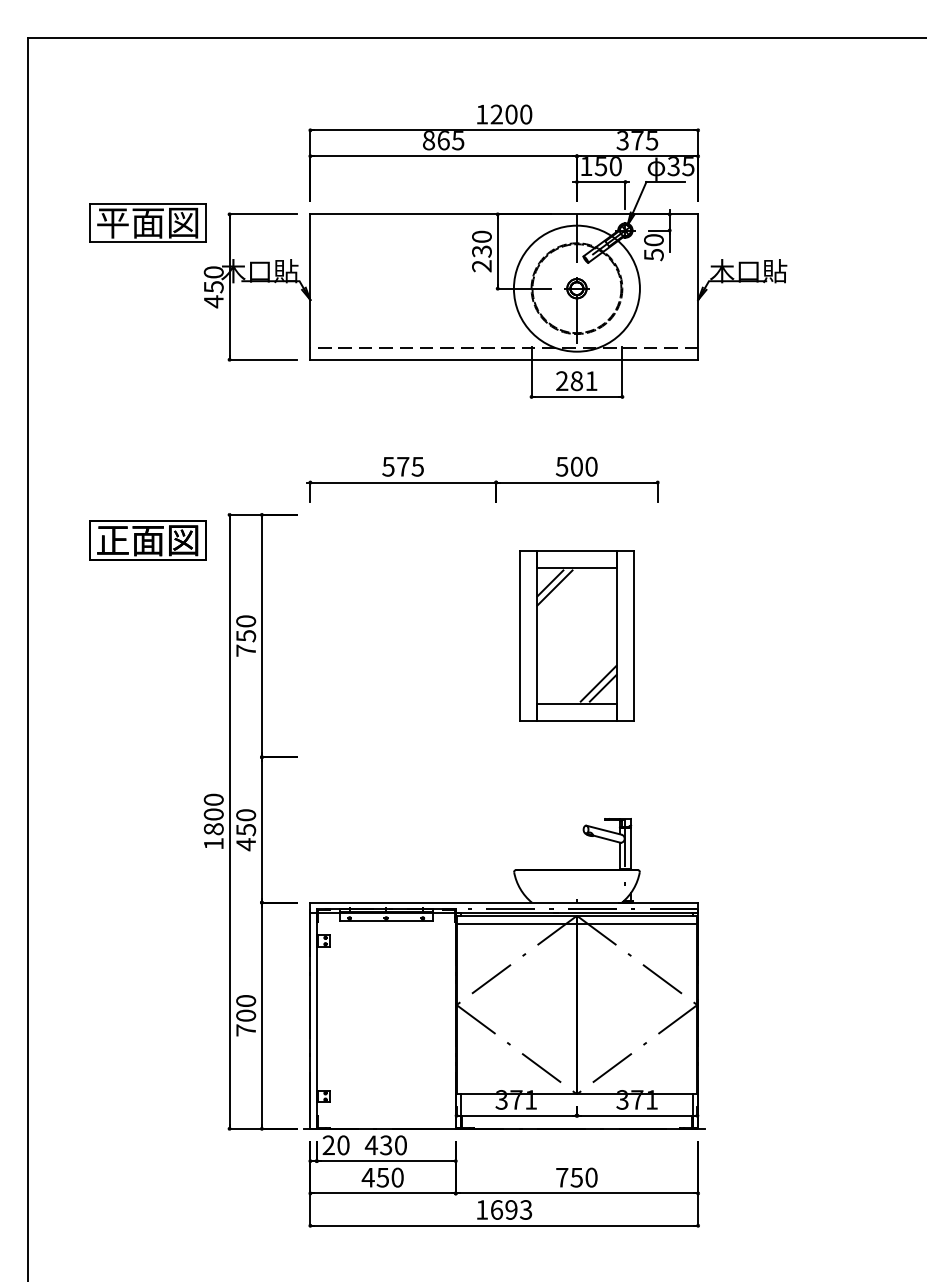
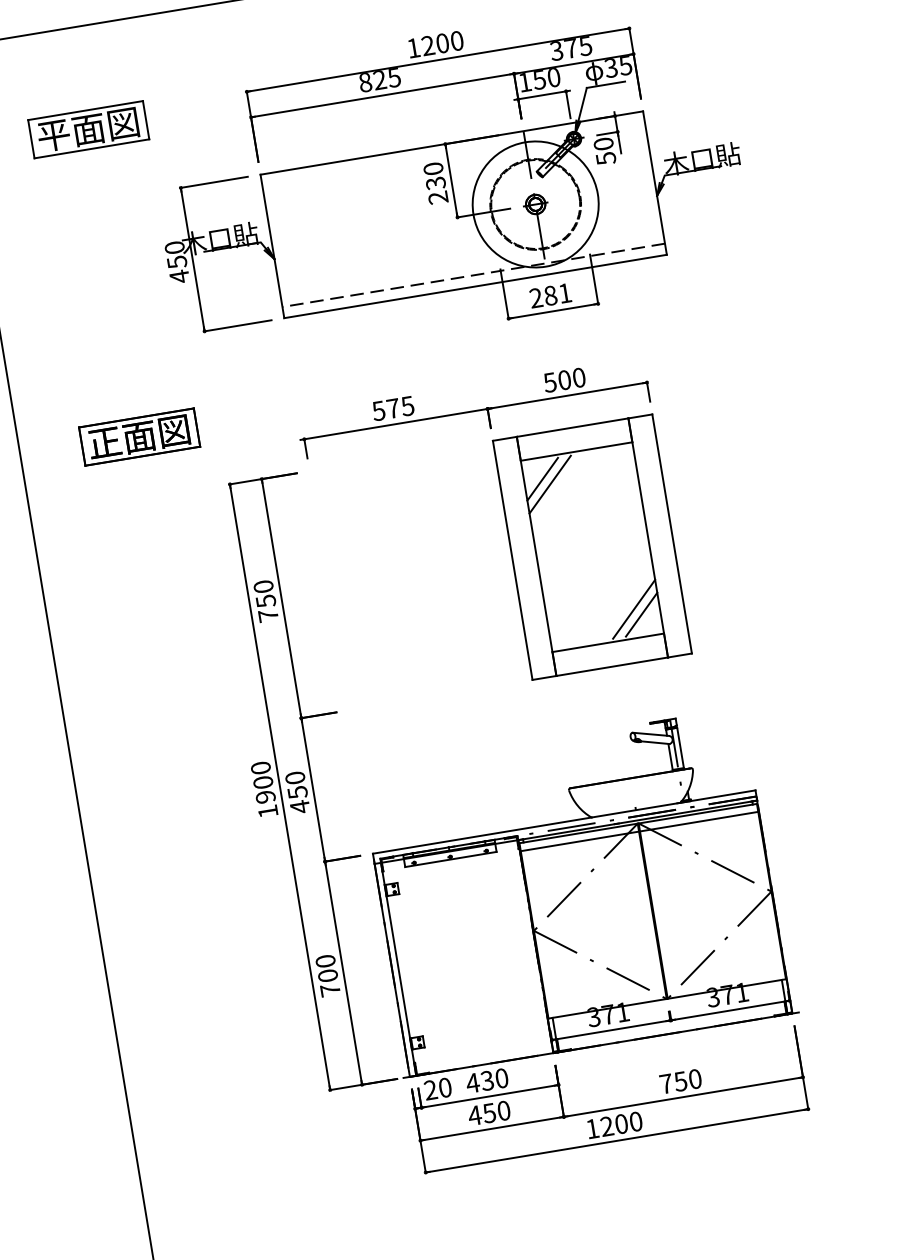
text: (443, 140) -> (379, 80), 865 -> 825
part: (147, 222) -> (87, 129), moved
part: (147, 540) -> (138, 437), moved
part: (576, 635) -> (591, 546), size x1.43
text: (213, 829) -> (265, 797), 1800 -> 1900
text: (511, 1209) -> (621, 1123), 1693 -> 1200

